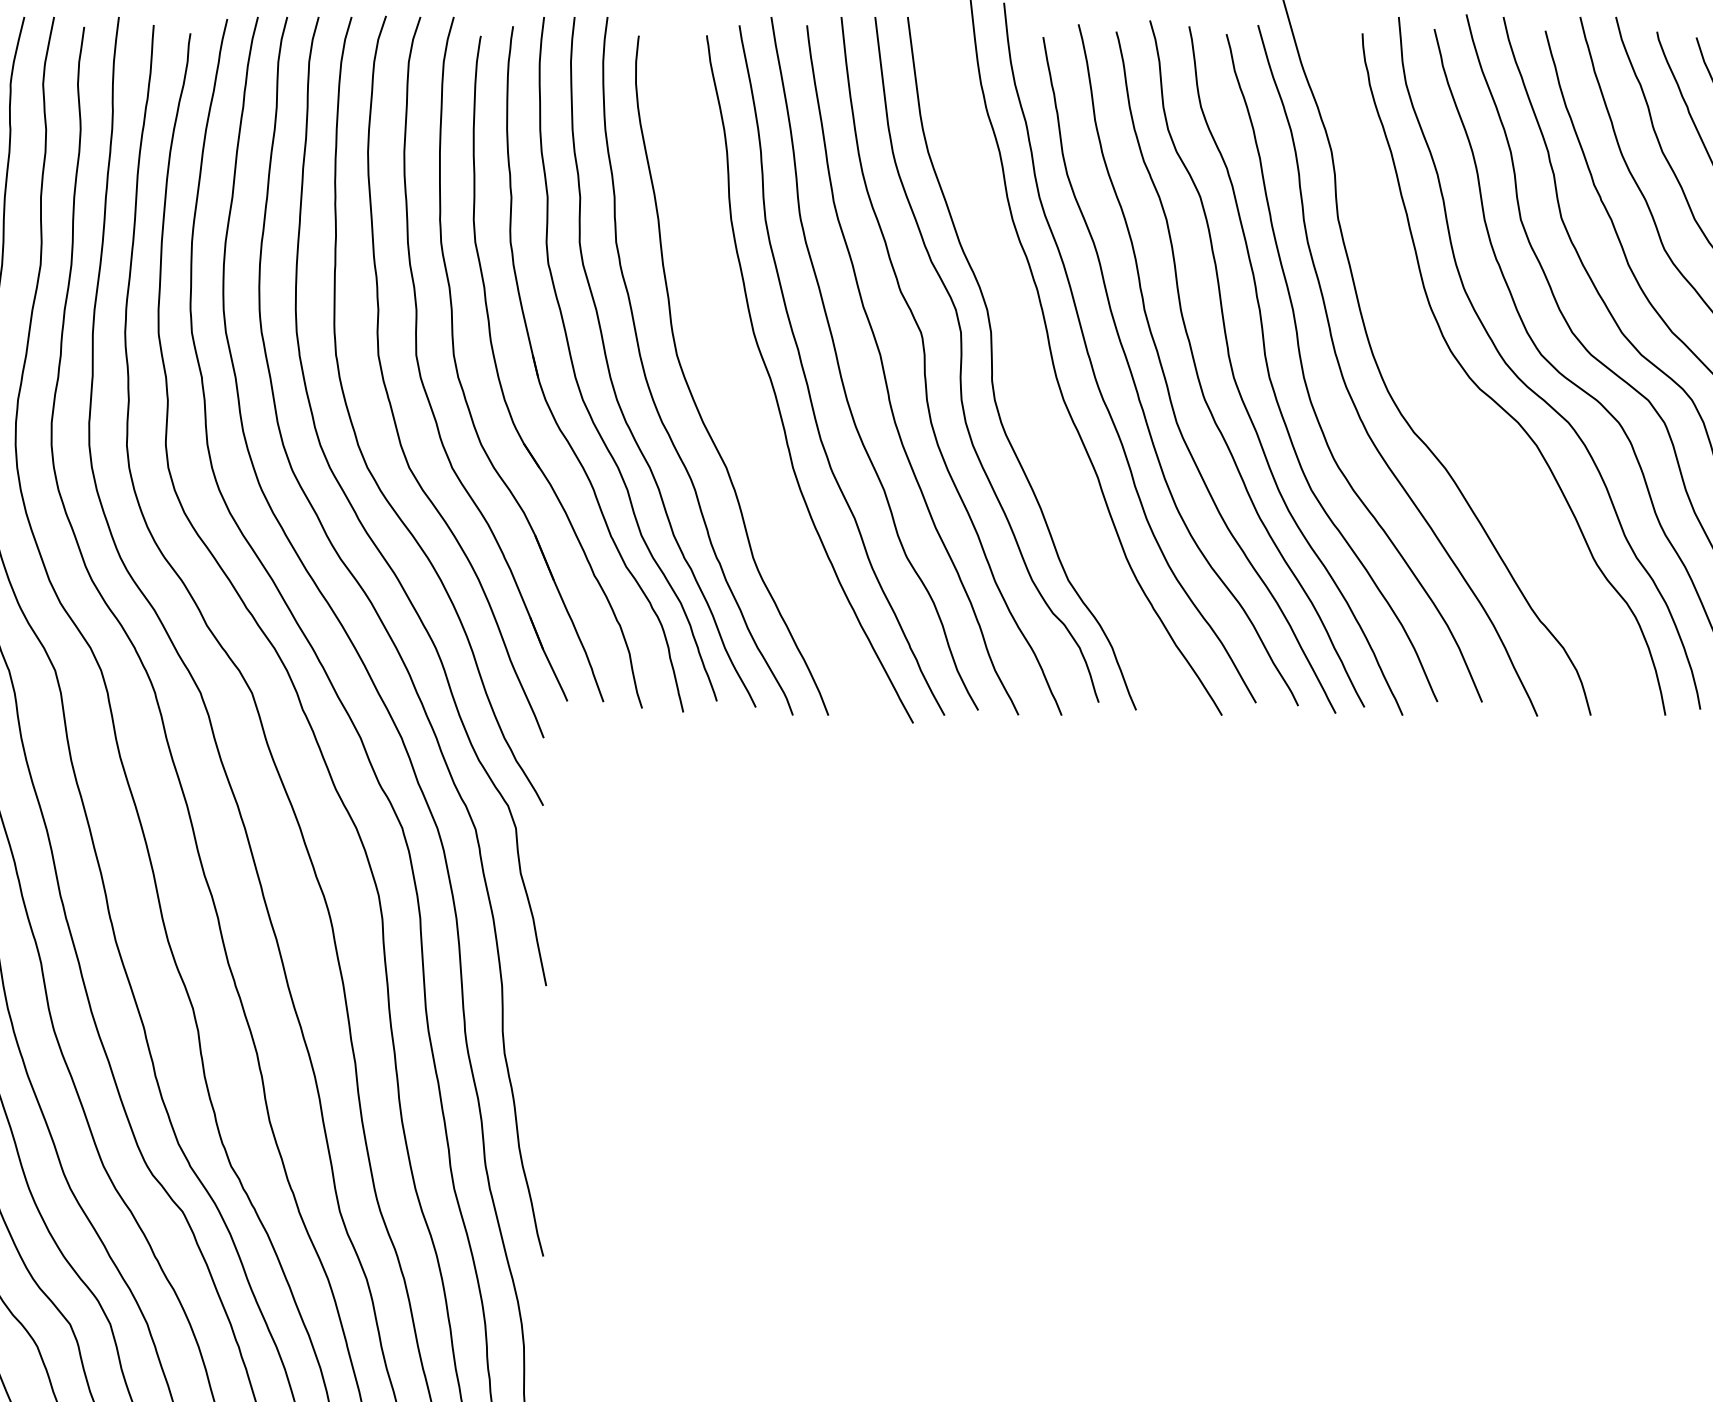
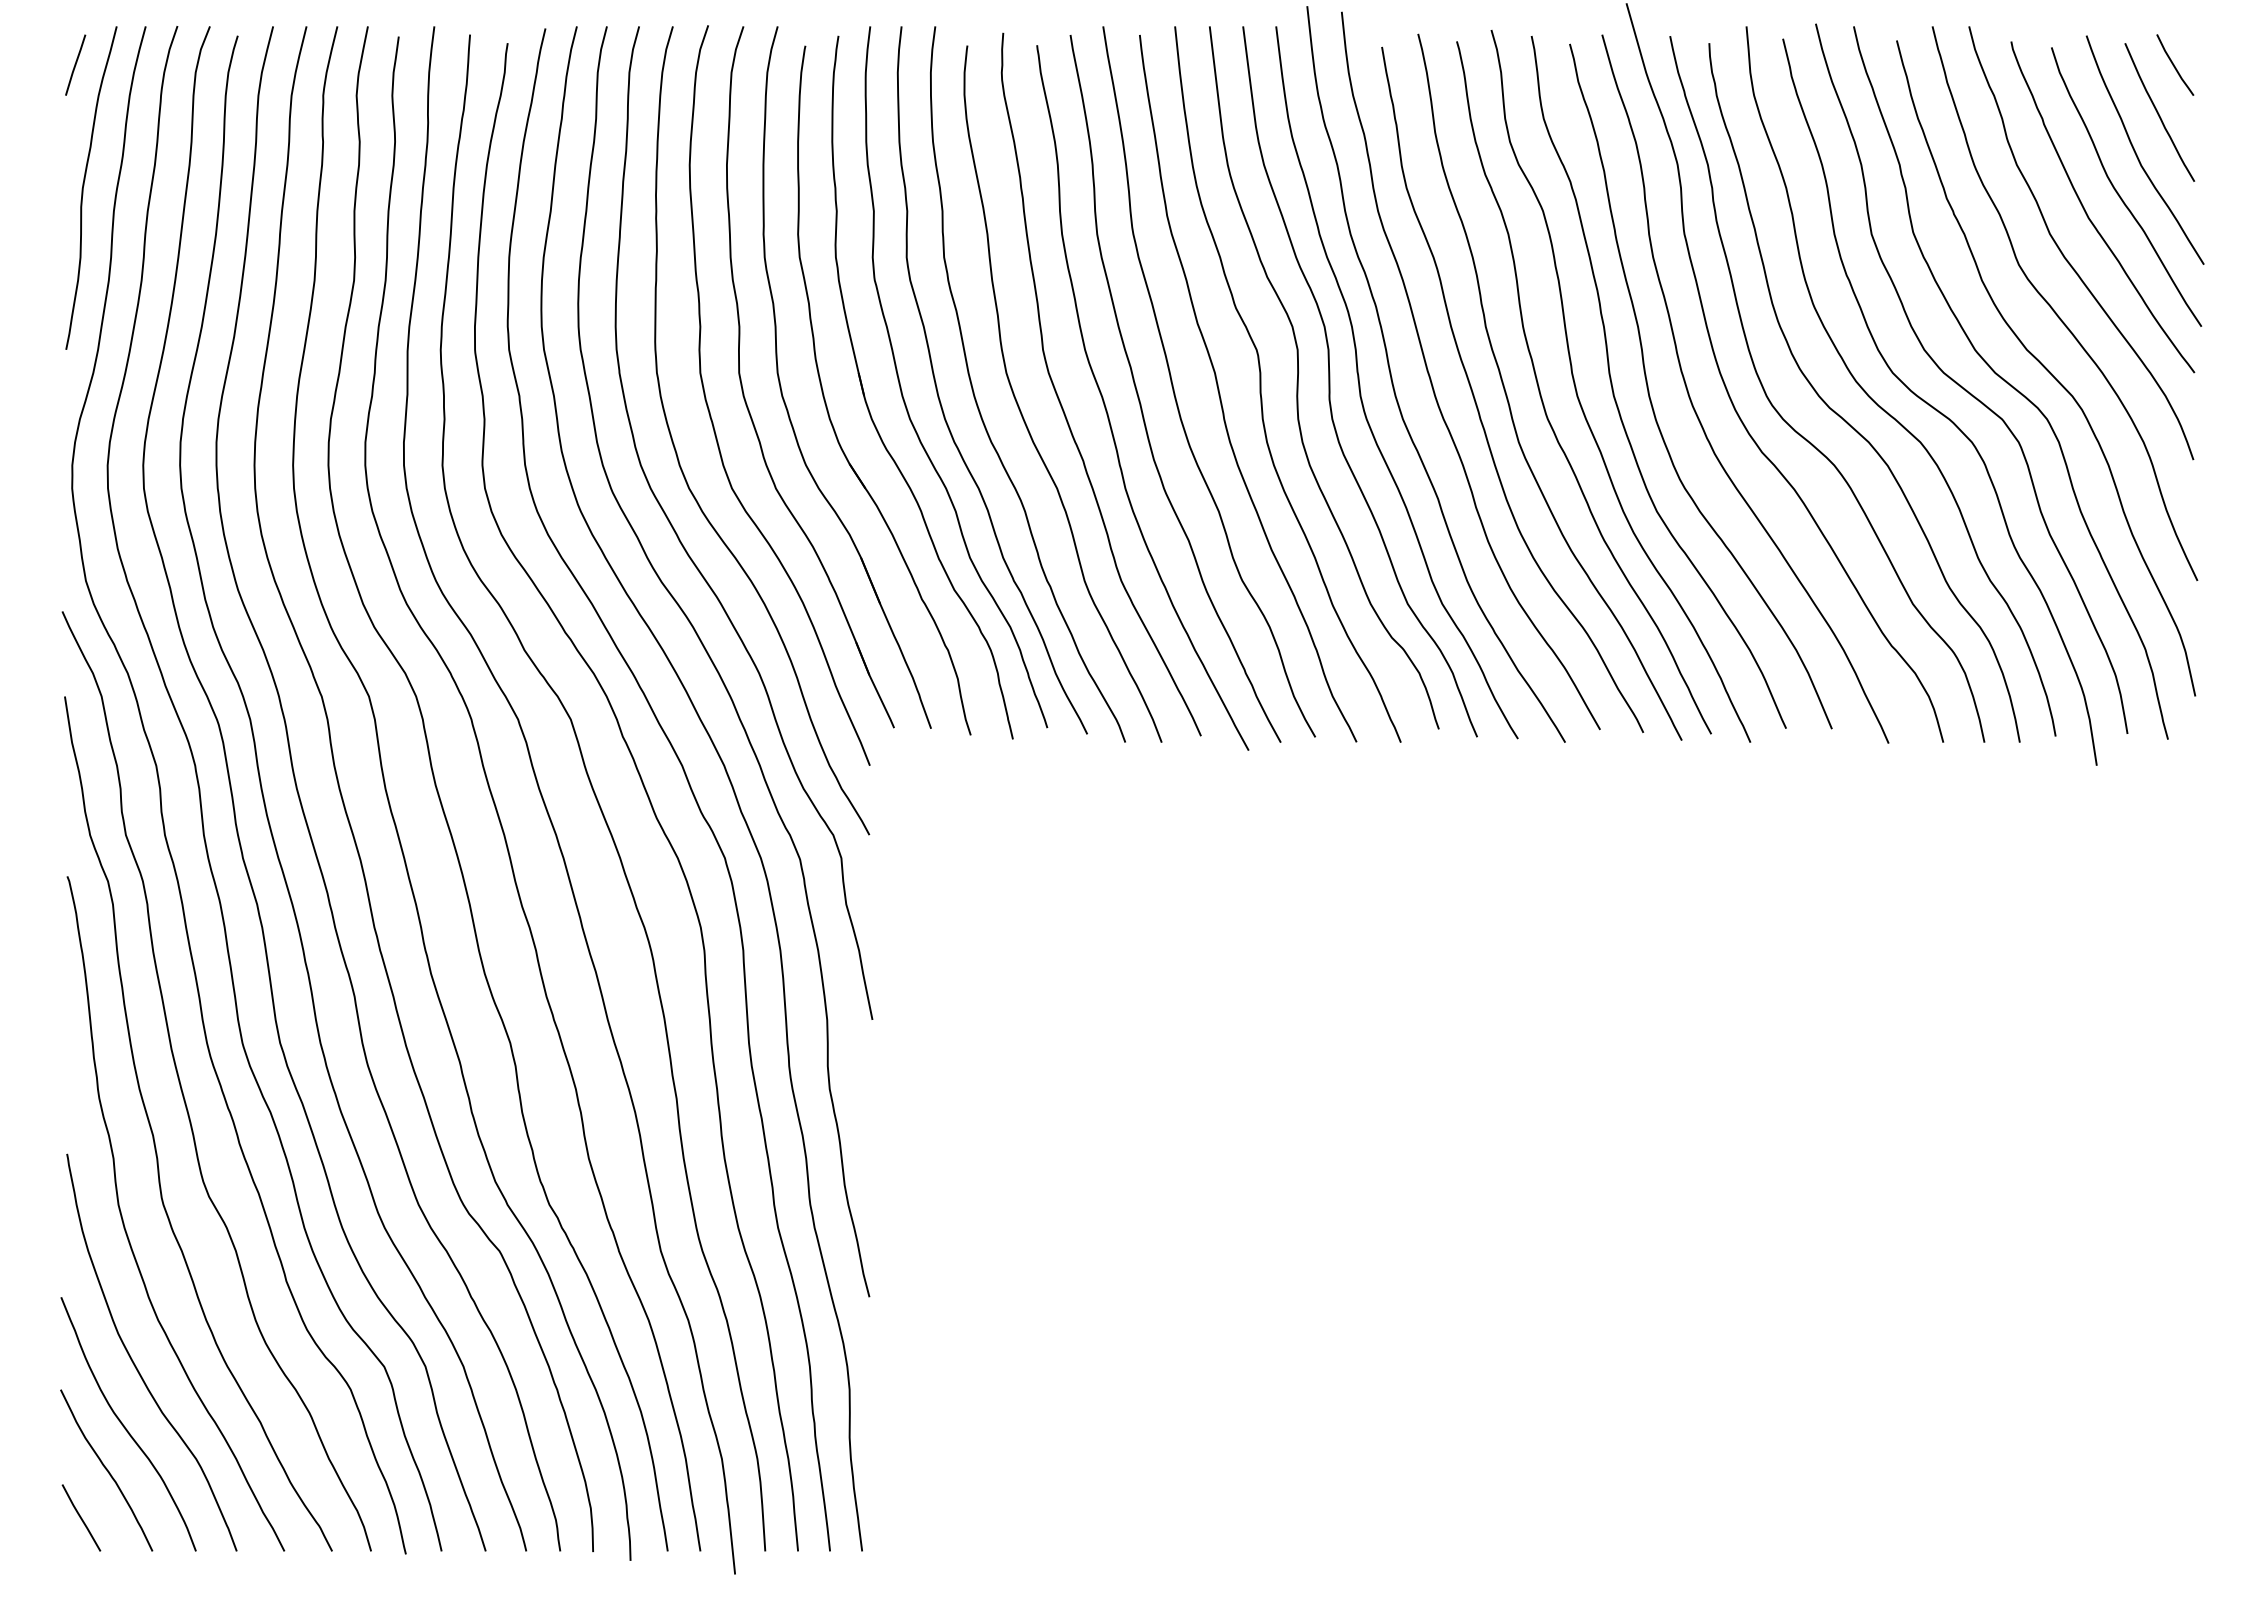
curve: (1022, 366) -> (1360, 384), added
curve: (729, 381) -> (1060, 400), added
curve: (1445, 409) -> (1794, 428), added

